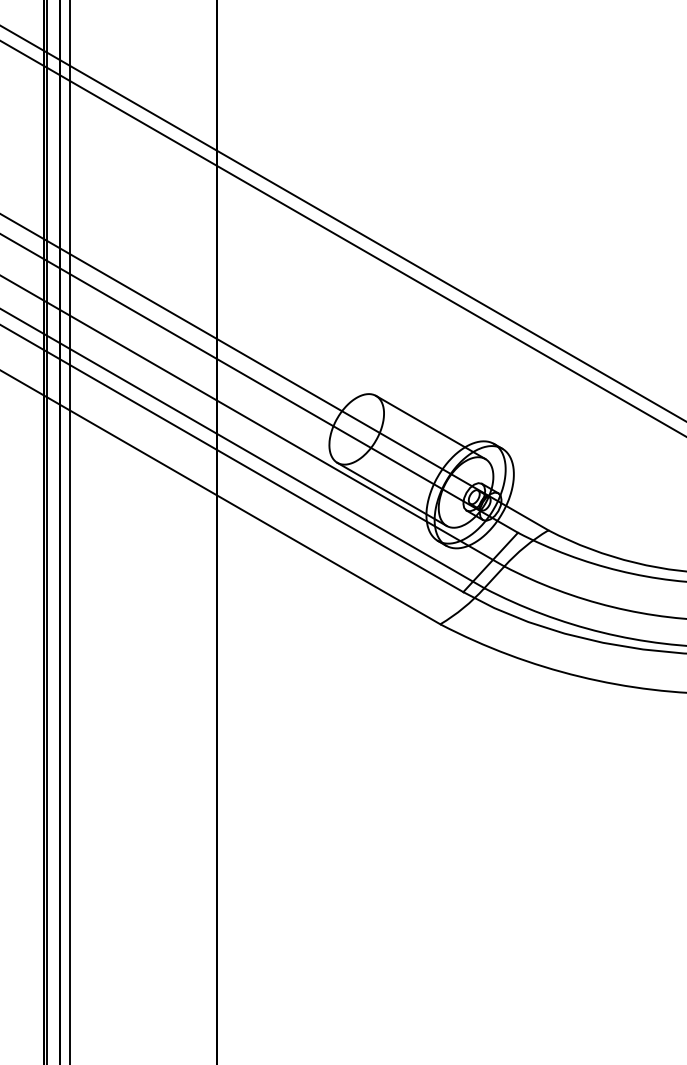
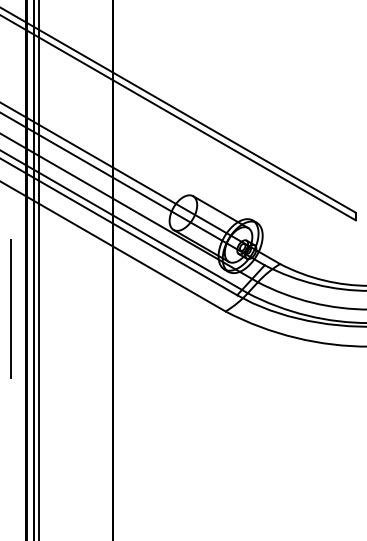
line: (16, 618) -> (11, 308), added

